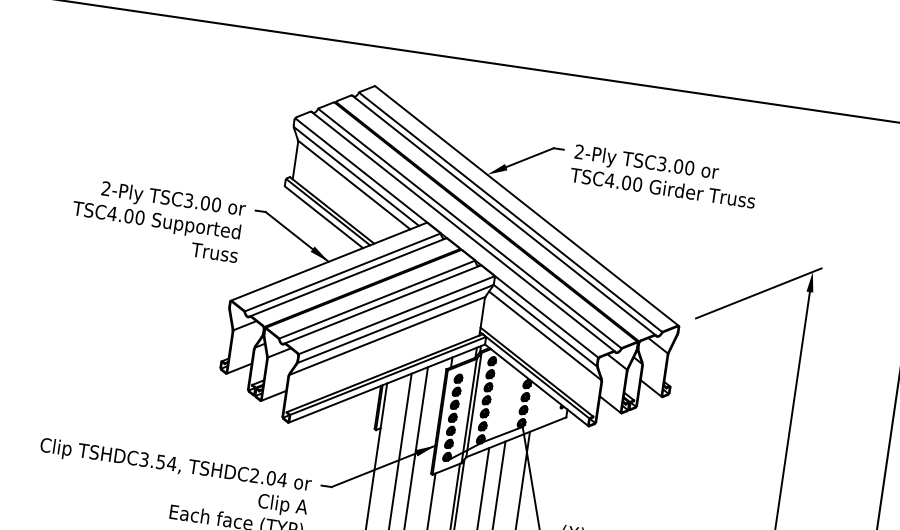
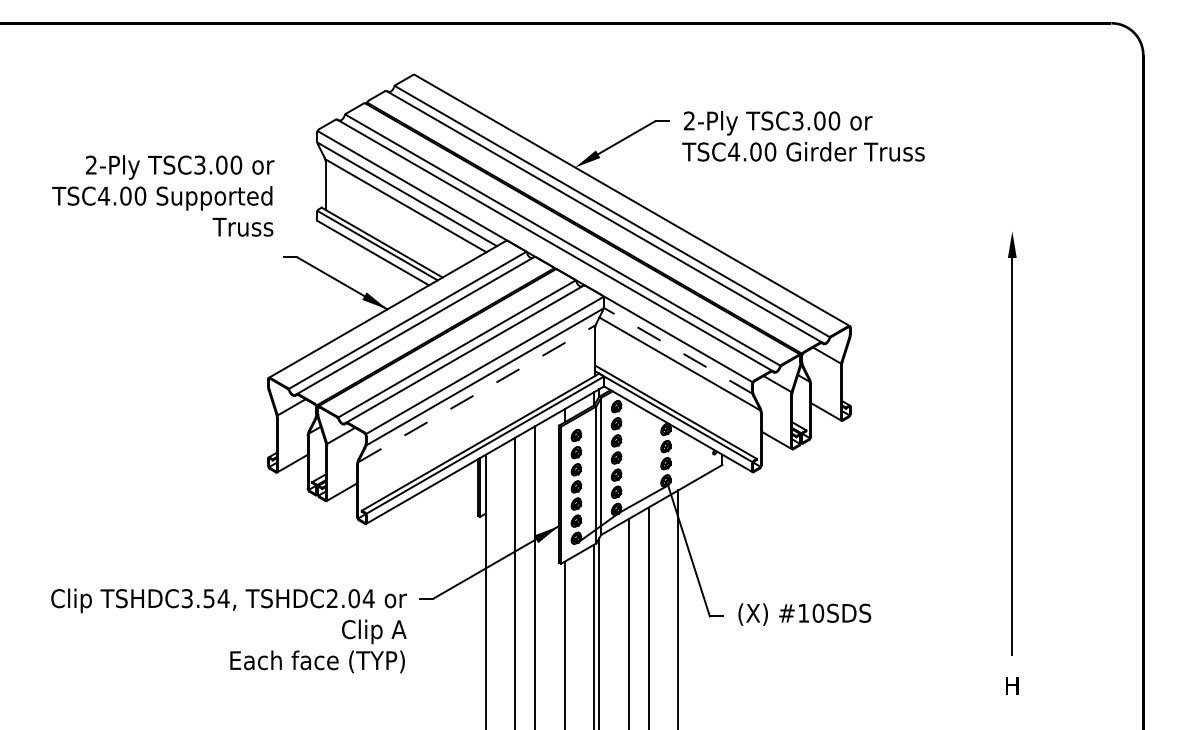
text: (157, 219) -> (163, 195), moved
line: (758, 293) -> (946, 269), removed
line: (545, 325) -> (678, 350), solid -> dashed
line: (387, 335) -> (477, 393), solid -> dashed

